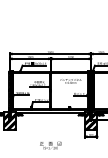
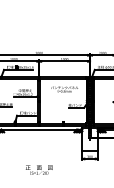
hatch: (91, 121) -> (90, 139), removed

